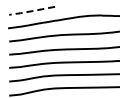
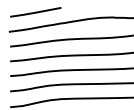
line: (32, 11) -> (36, 13), dashed -> solid

